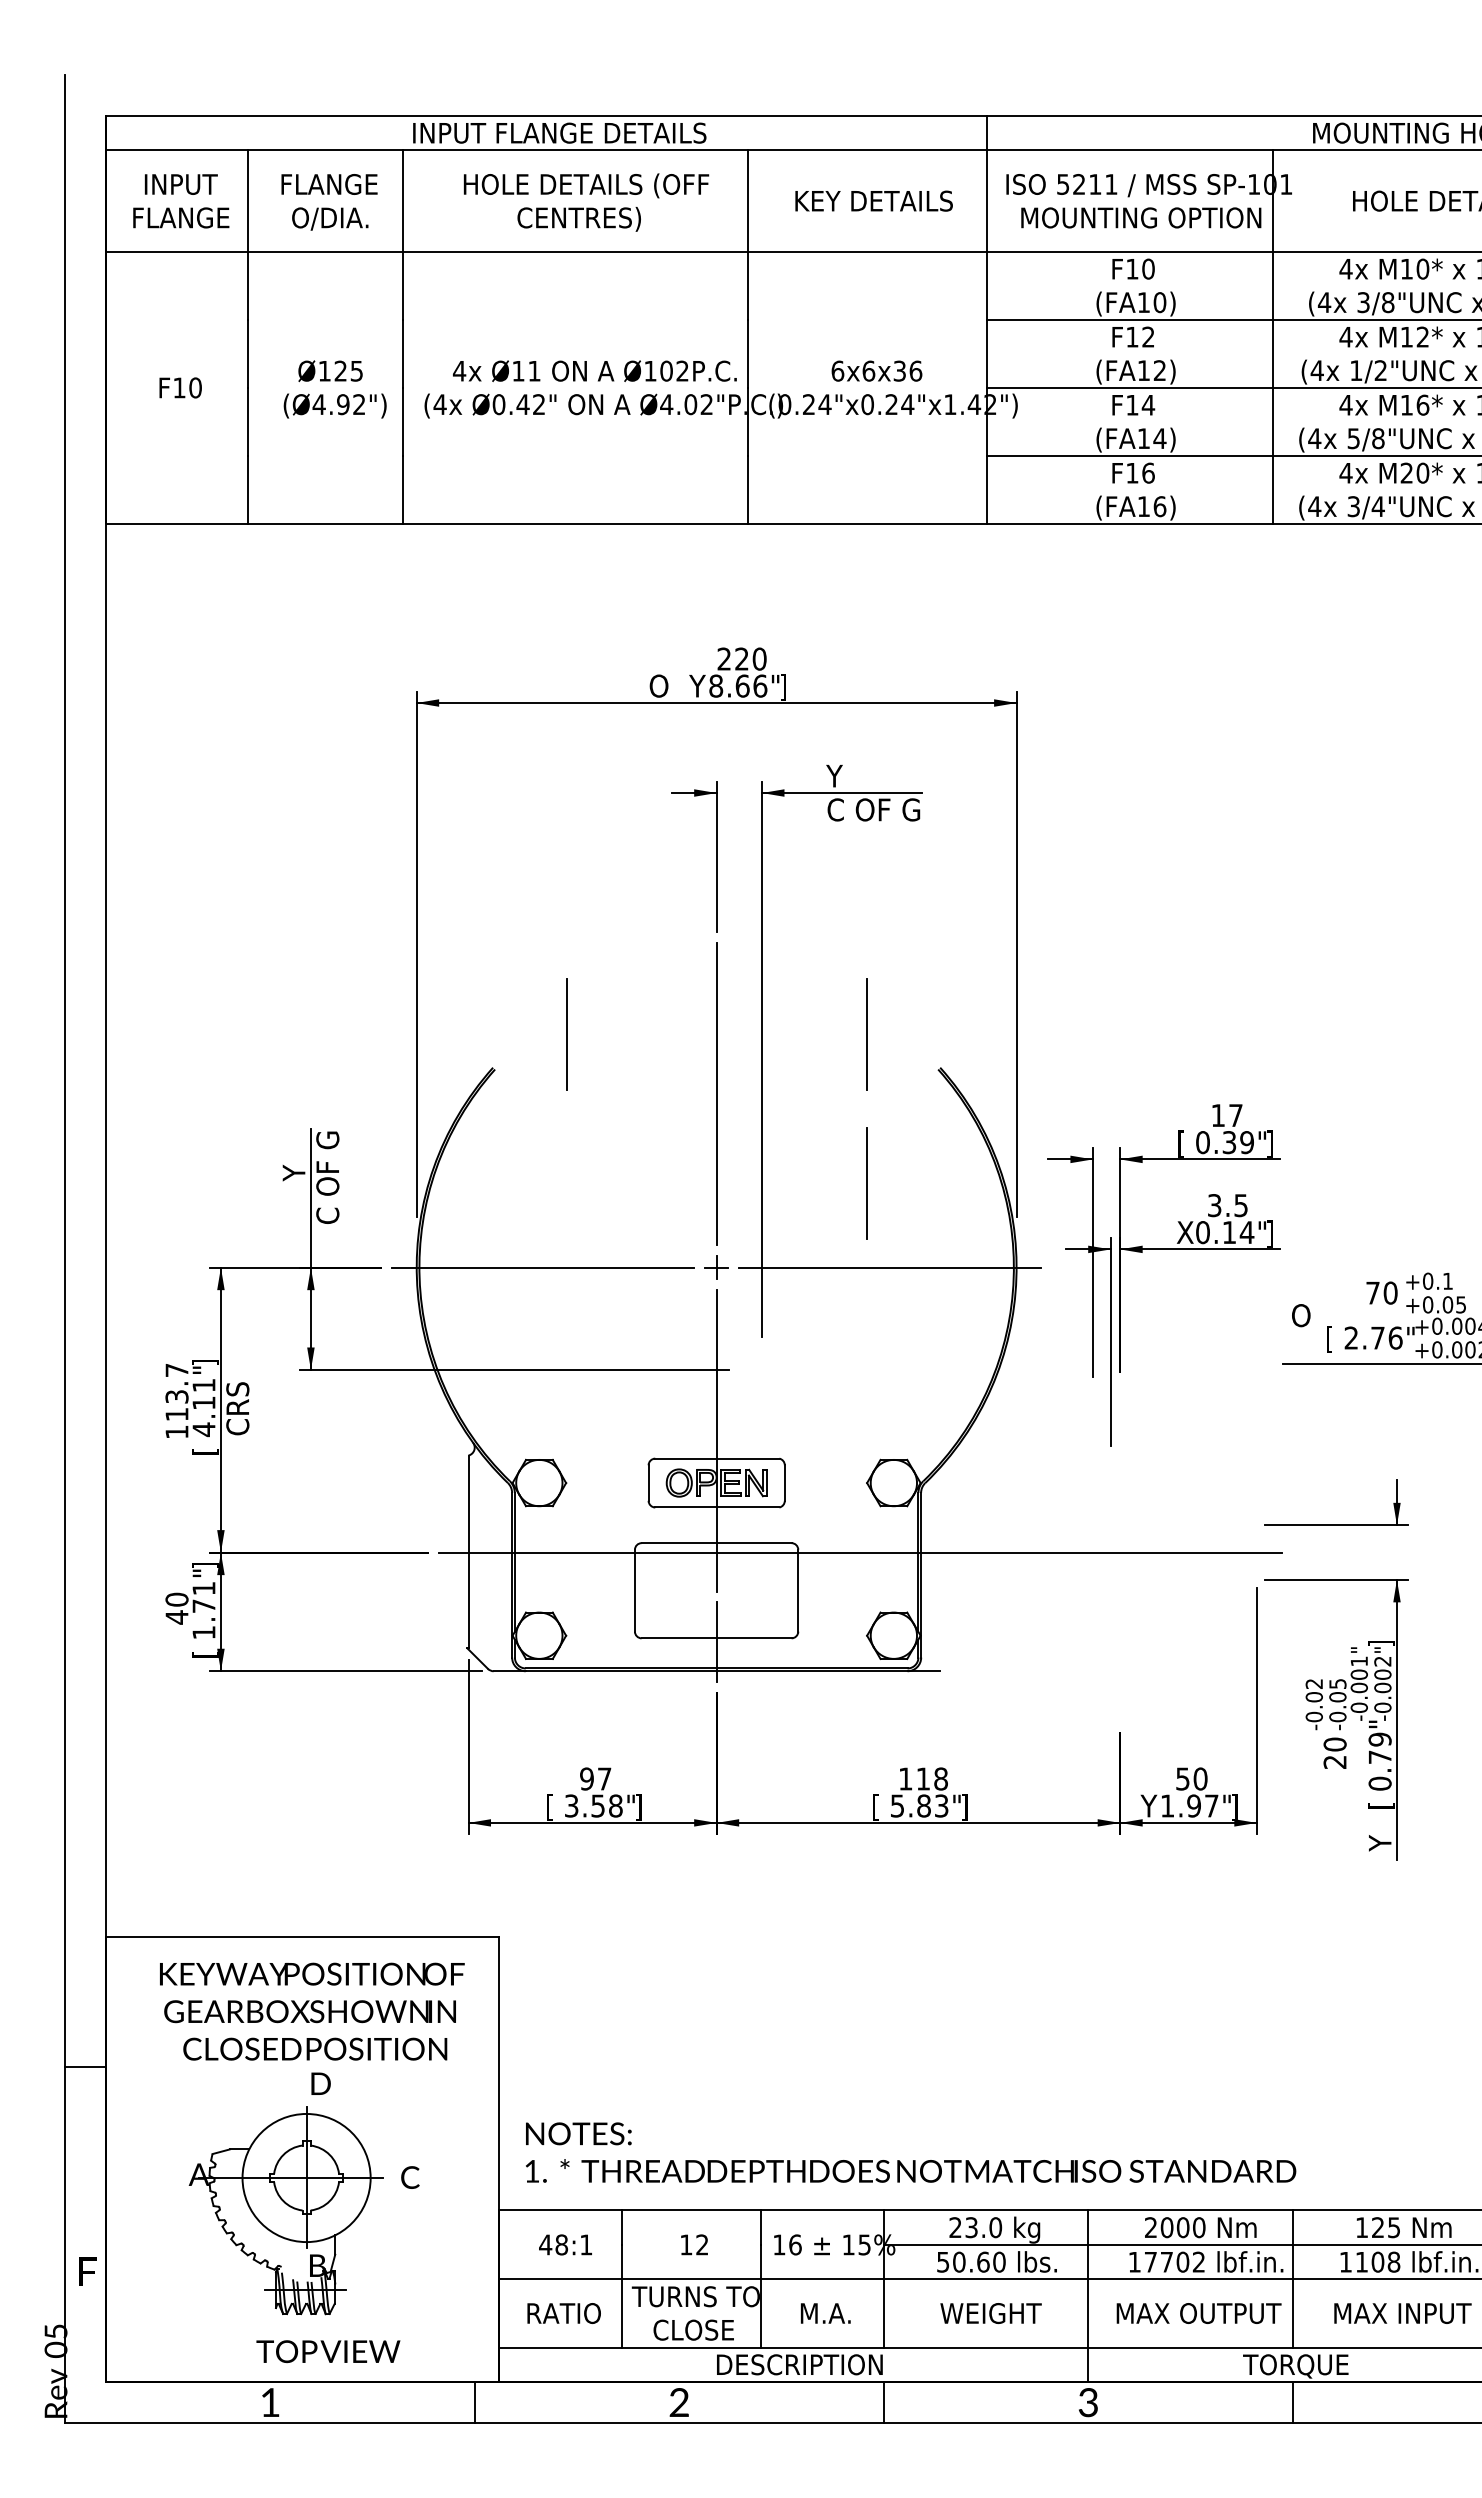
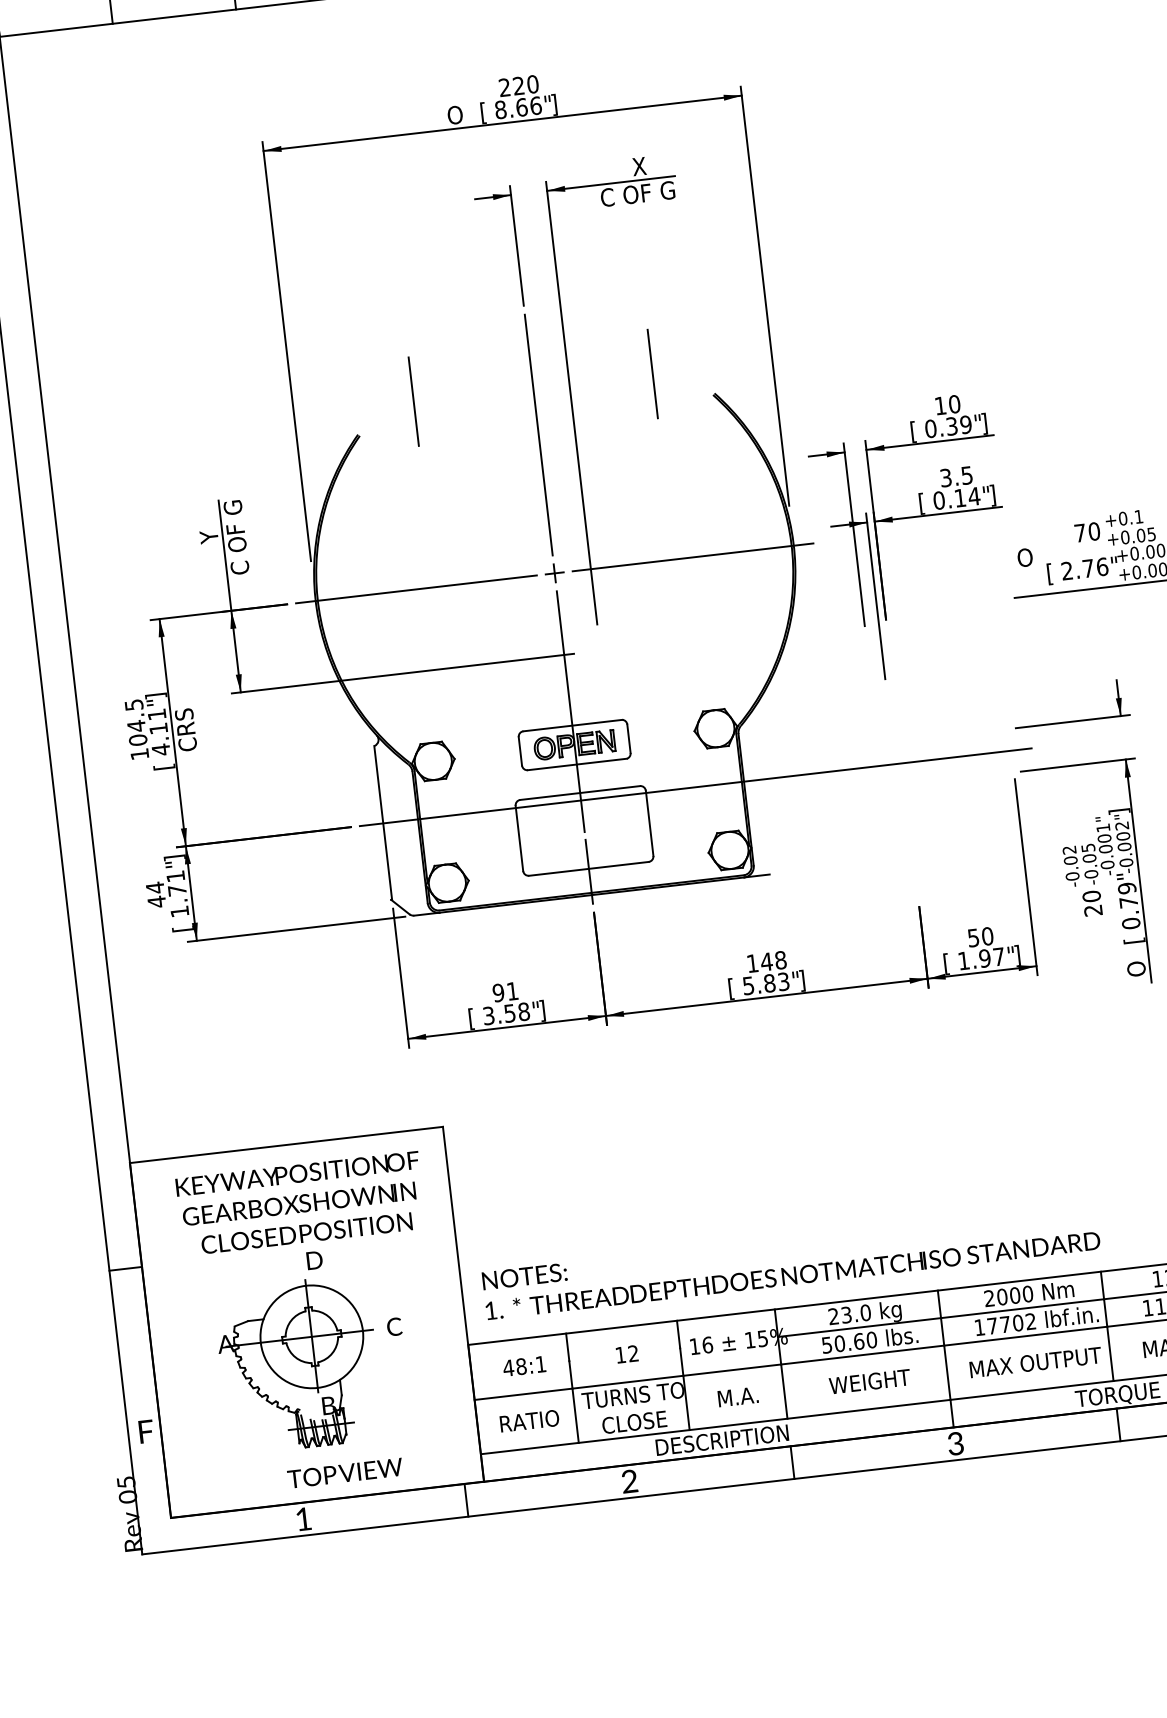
text: (697, 687) -> (485, 112), Y -> [
text: (856, 775) -> (620, 168), Y -> X
text: (1235, 1115) -> (954, 404), 17 -> 10
line: (866, 1183) -> (666, 492), removed
text: (1184, 1233) -> (924, 503), X -> [
text: (176, 1392) -> (135, 722), 113.7 -> 104.5
text: (176, 1599) -> (154, 887), 40 -> 44
text: (604, 1778) -> (512, 990), 97 -> 91
text: (923, 1778) -> (766, 961), 118 -> 148
text: (1148, 1807) -> (948, 963), Y -> [
text: (1379, 1841) -> (1136, 969), Y -> O

